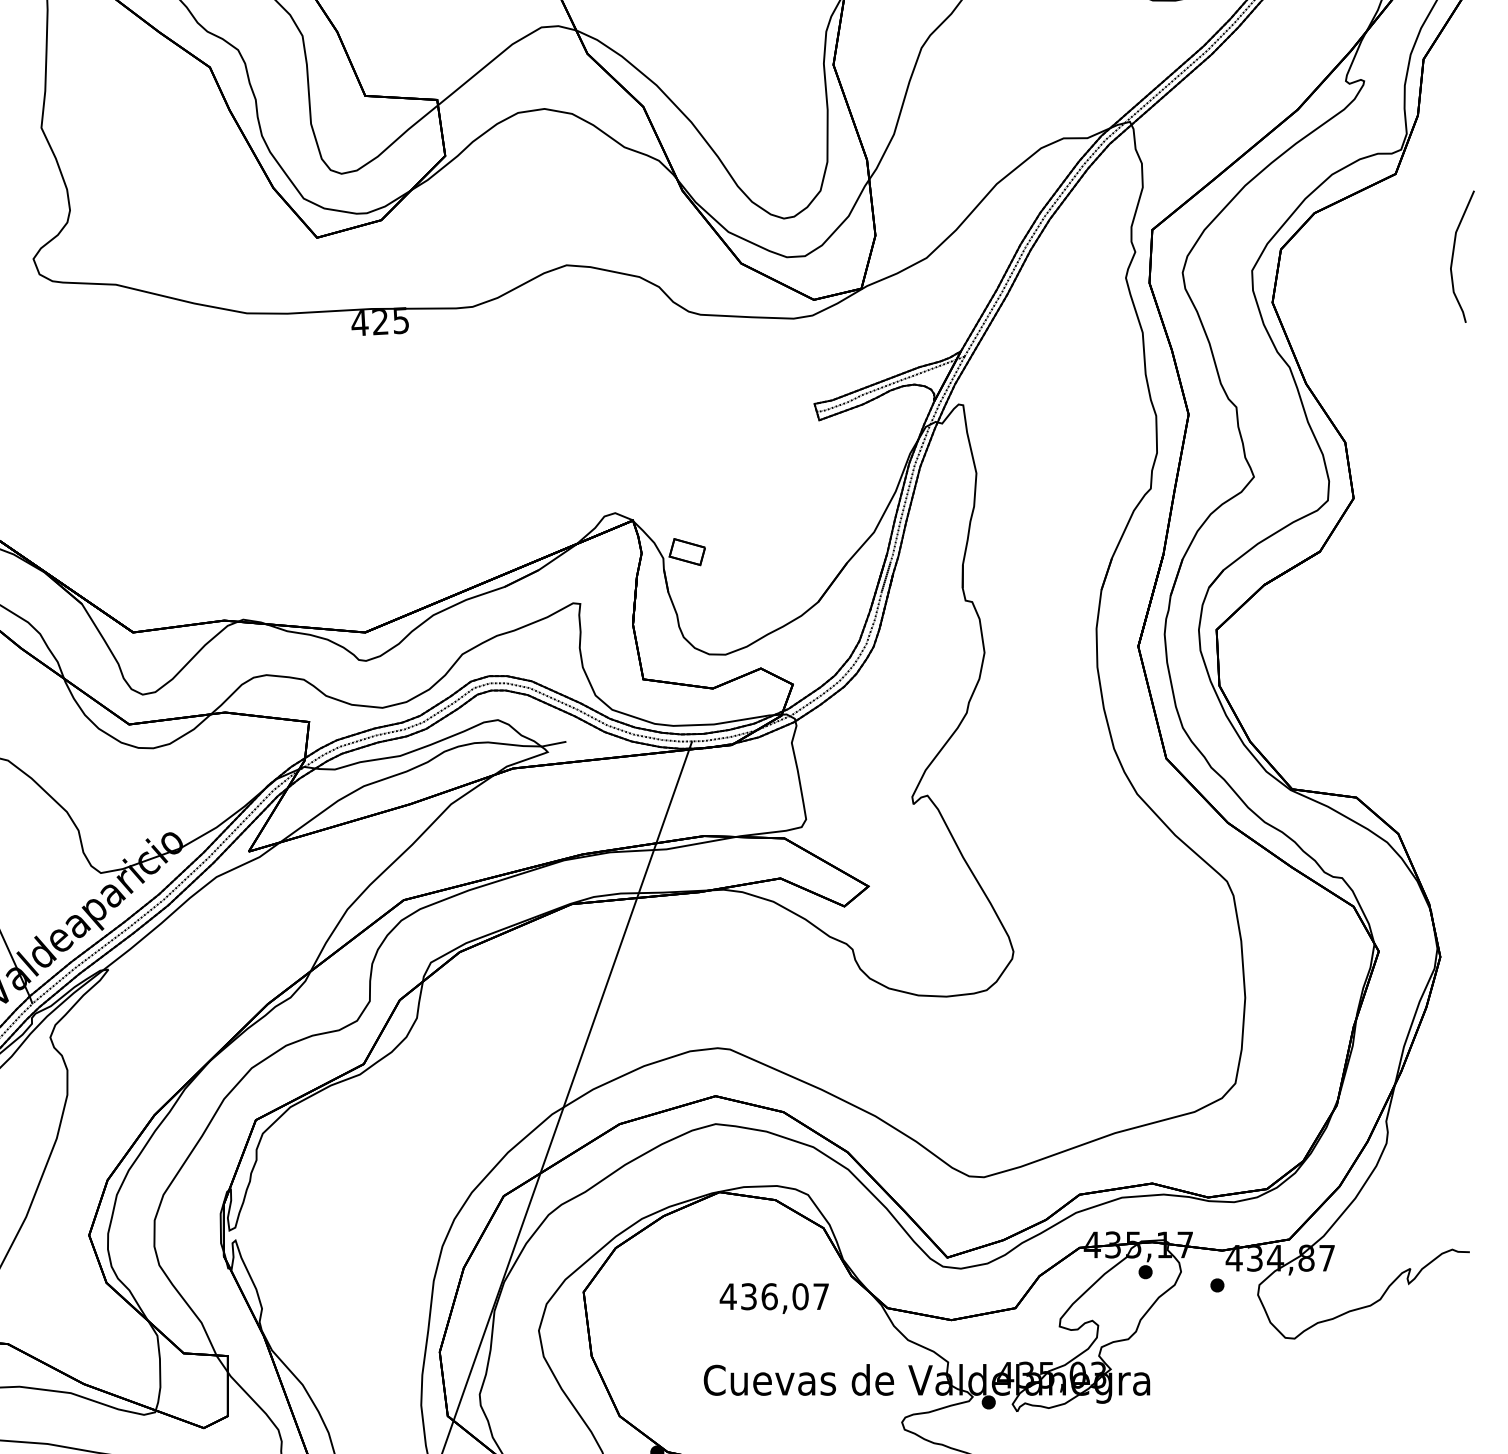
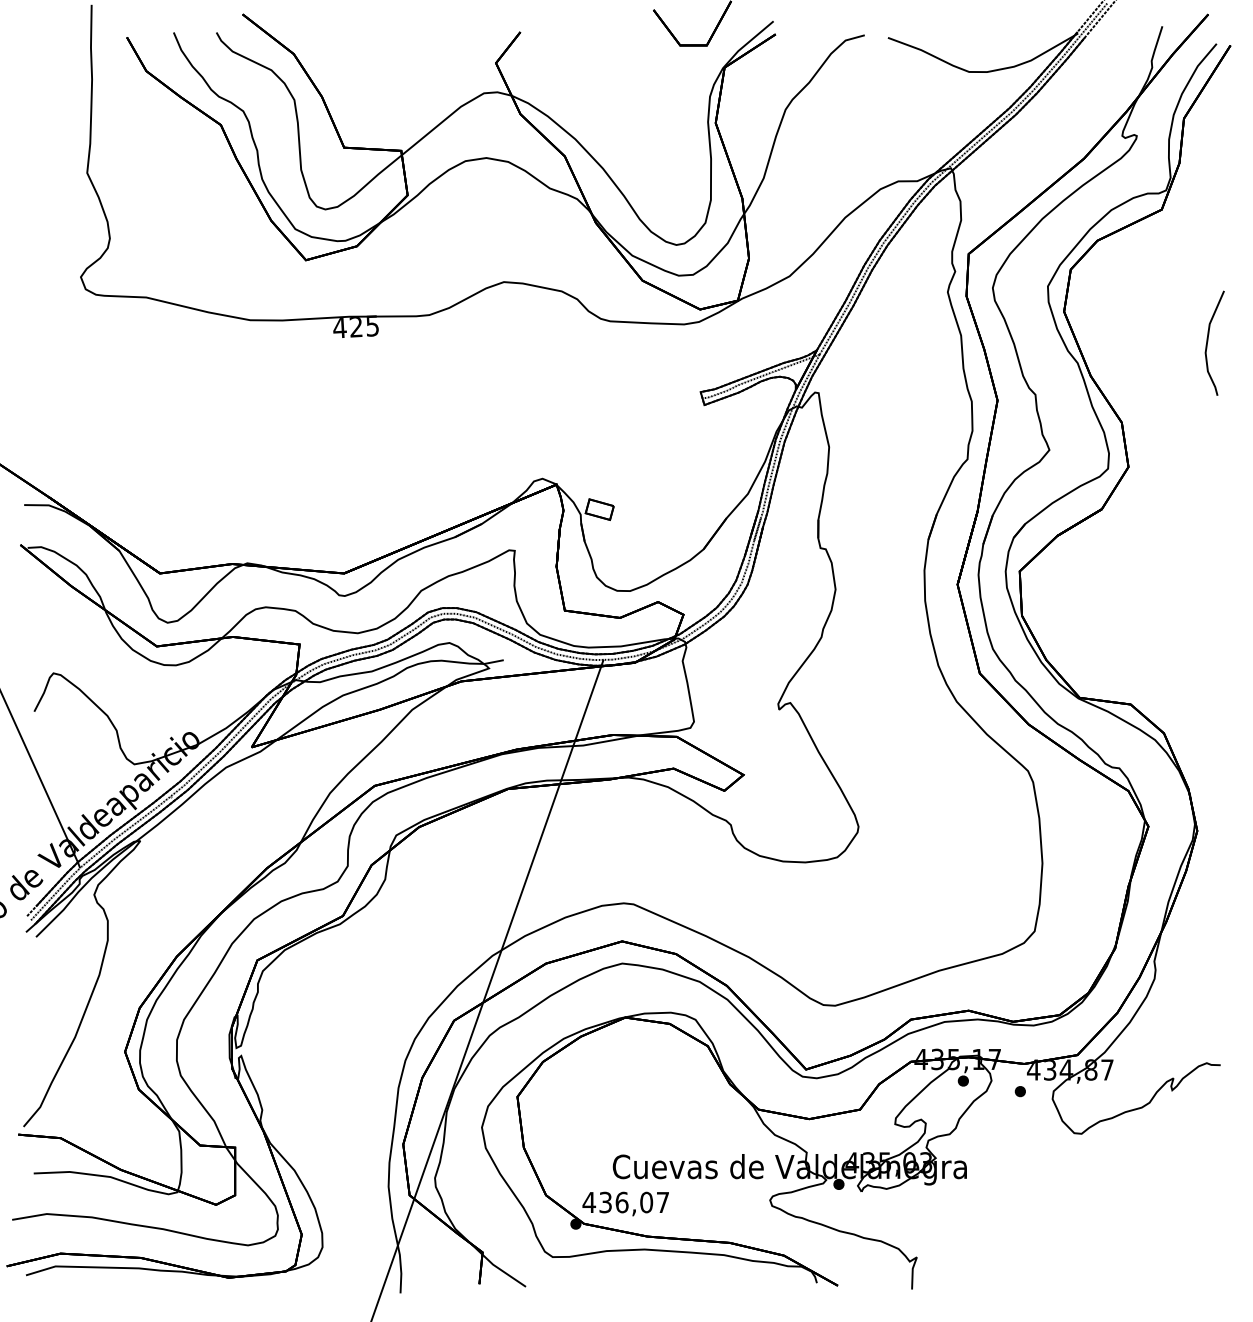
part: (1454, 254) -> (1208, 341), moved
text: (773, 1297) -> (625, 1203), moved

